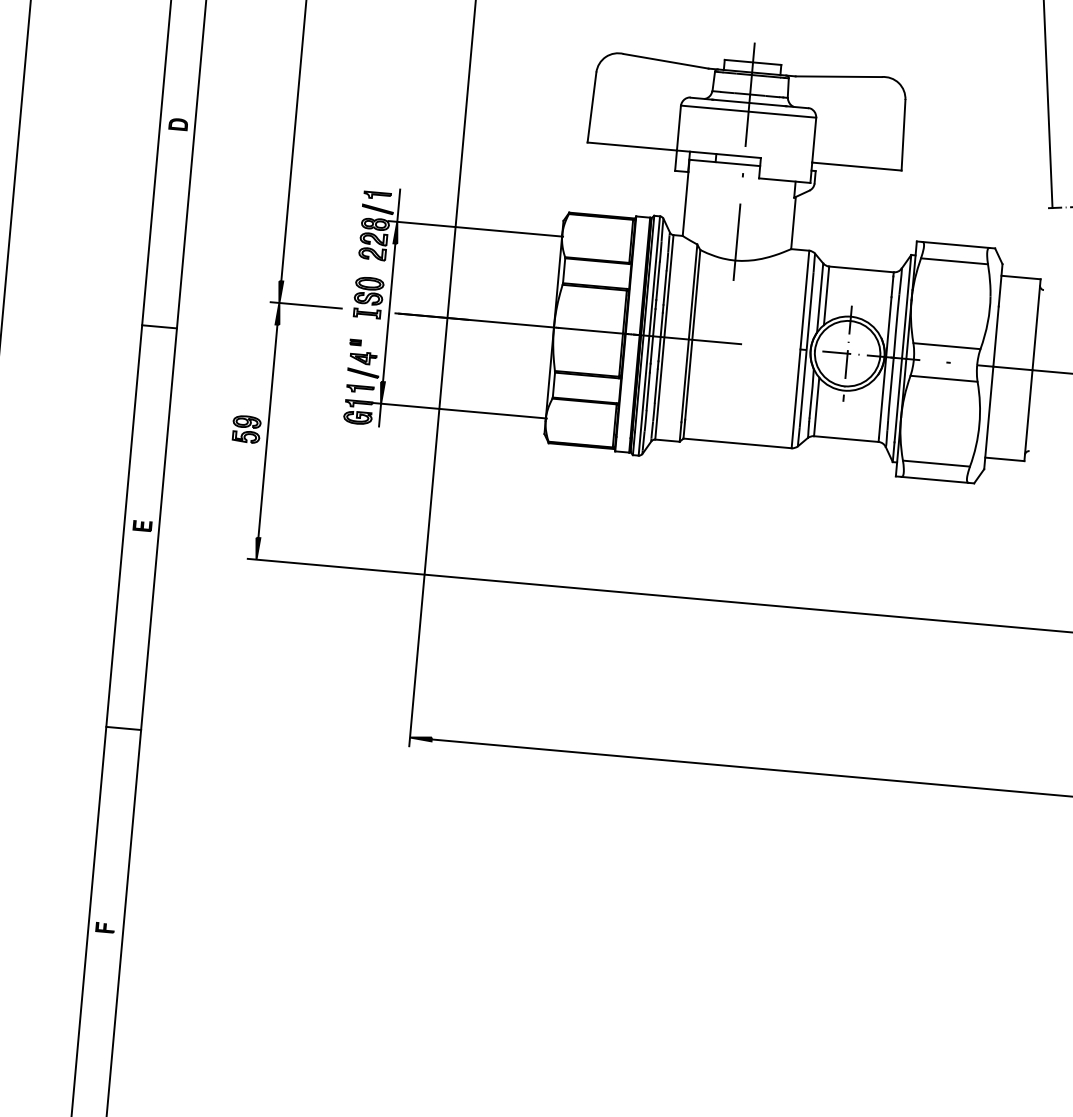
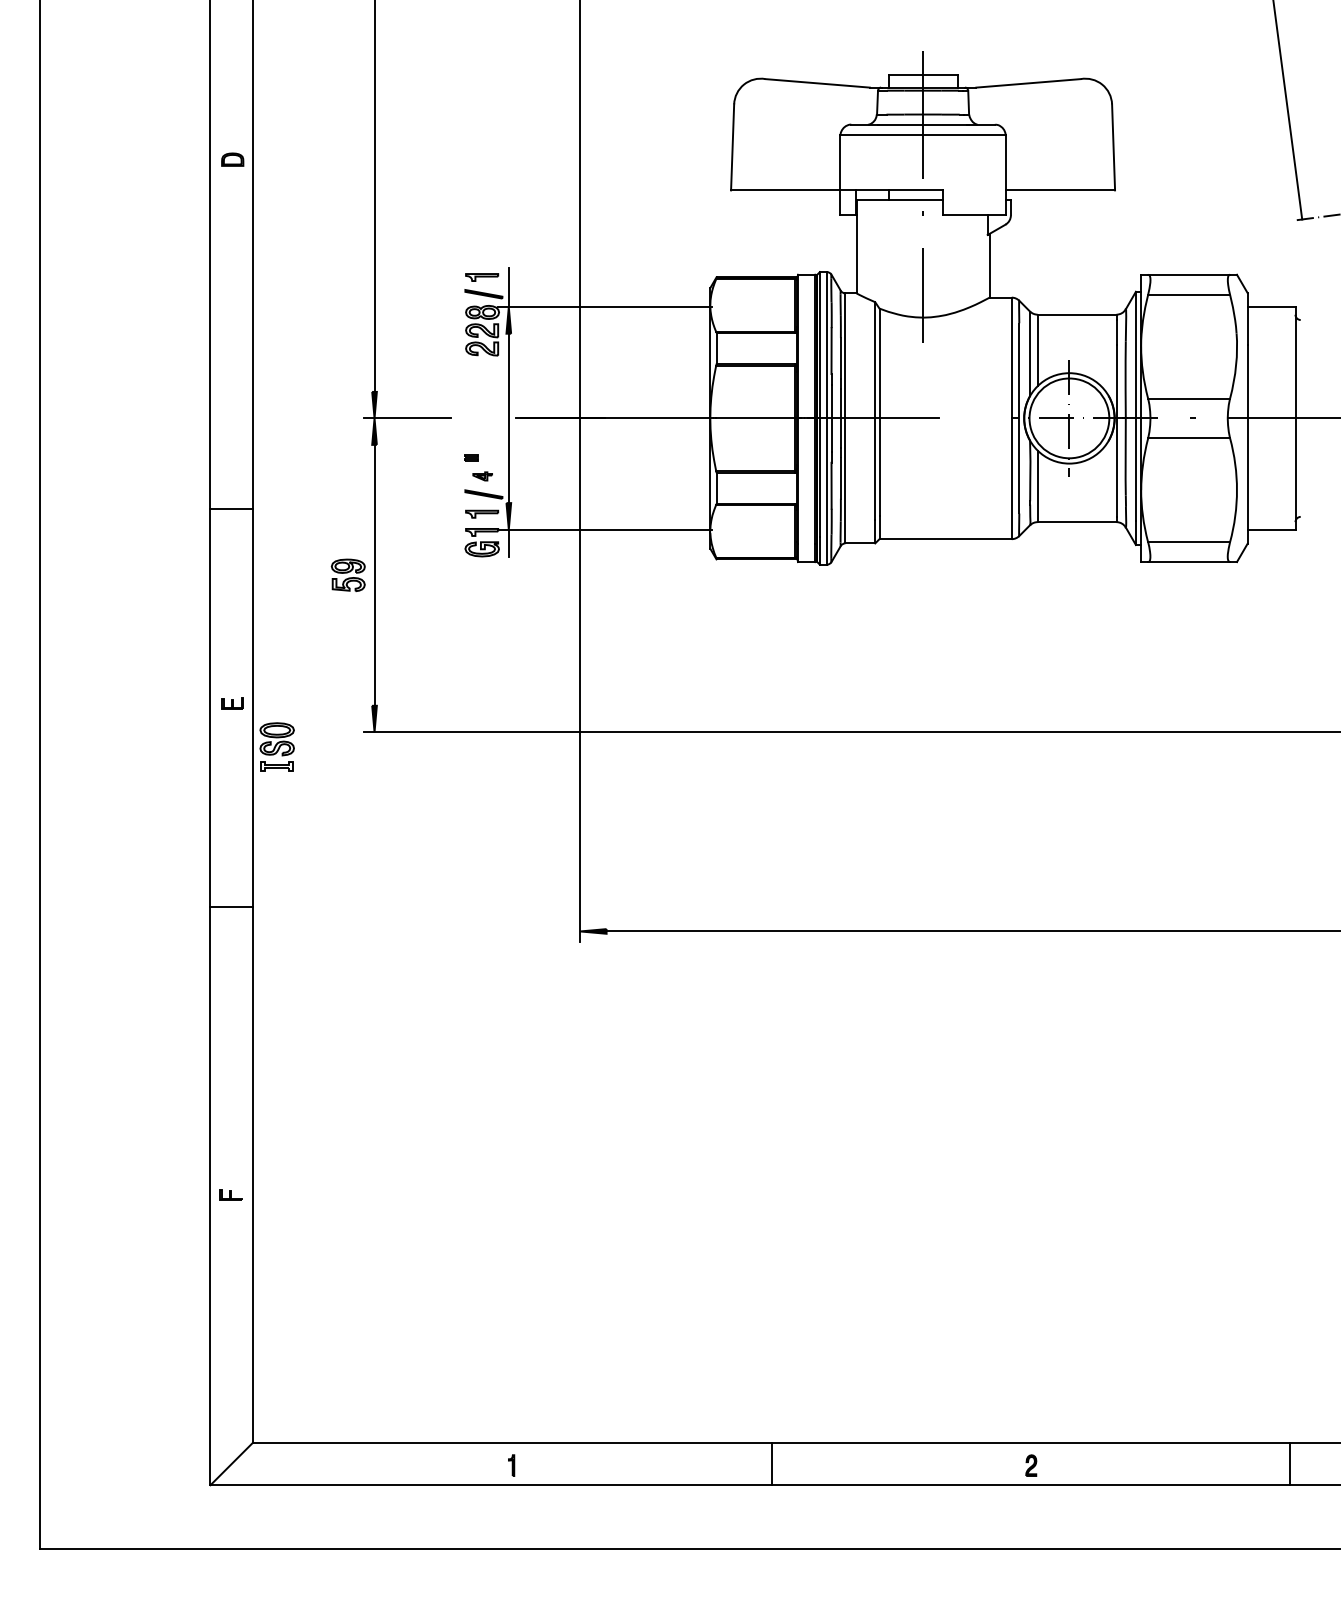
part: (178, 124) -> (232, 159), moved
part: (368, 296) -> (276, 746), moved
line: (159, 326) -> (231, 509), moved
part: (363, 358) -> (482, 476), size x0.6
line: (123, 728) -> (231, 907), moved

